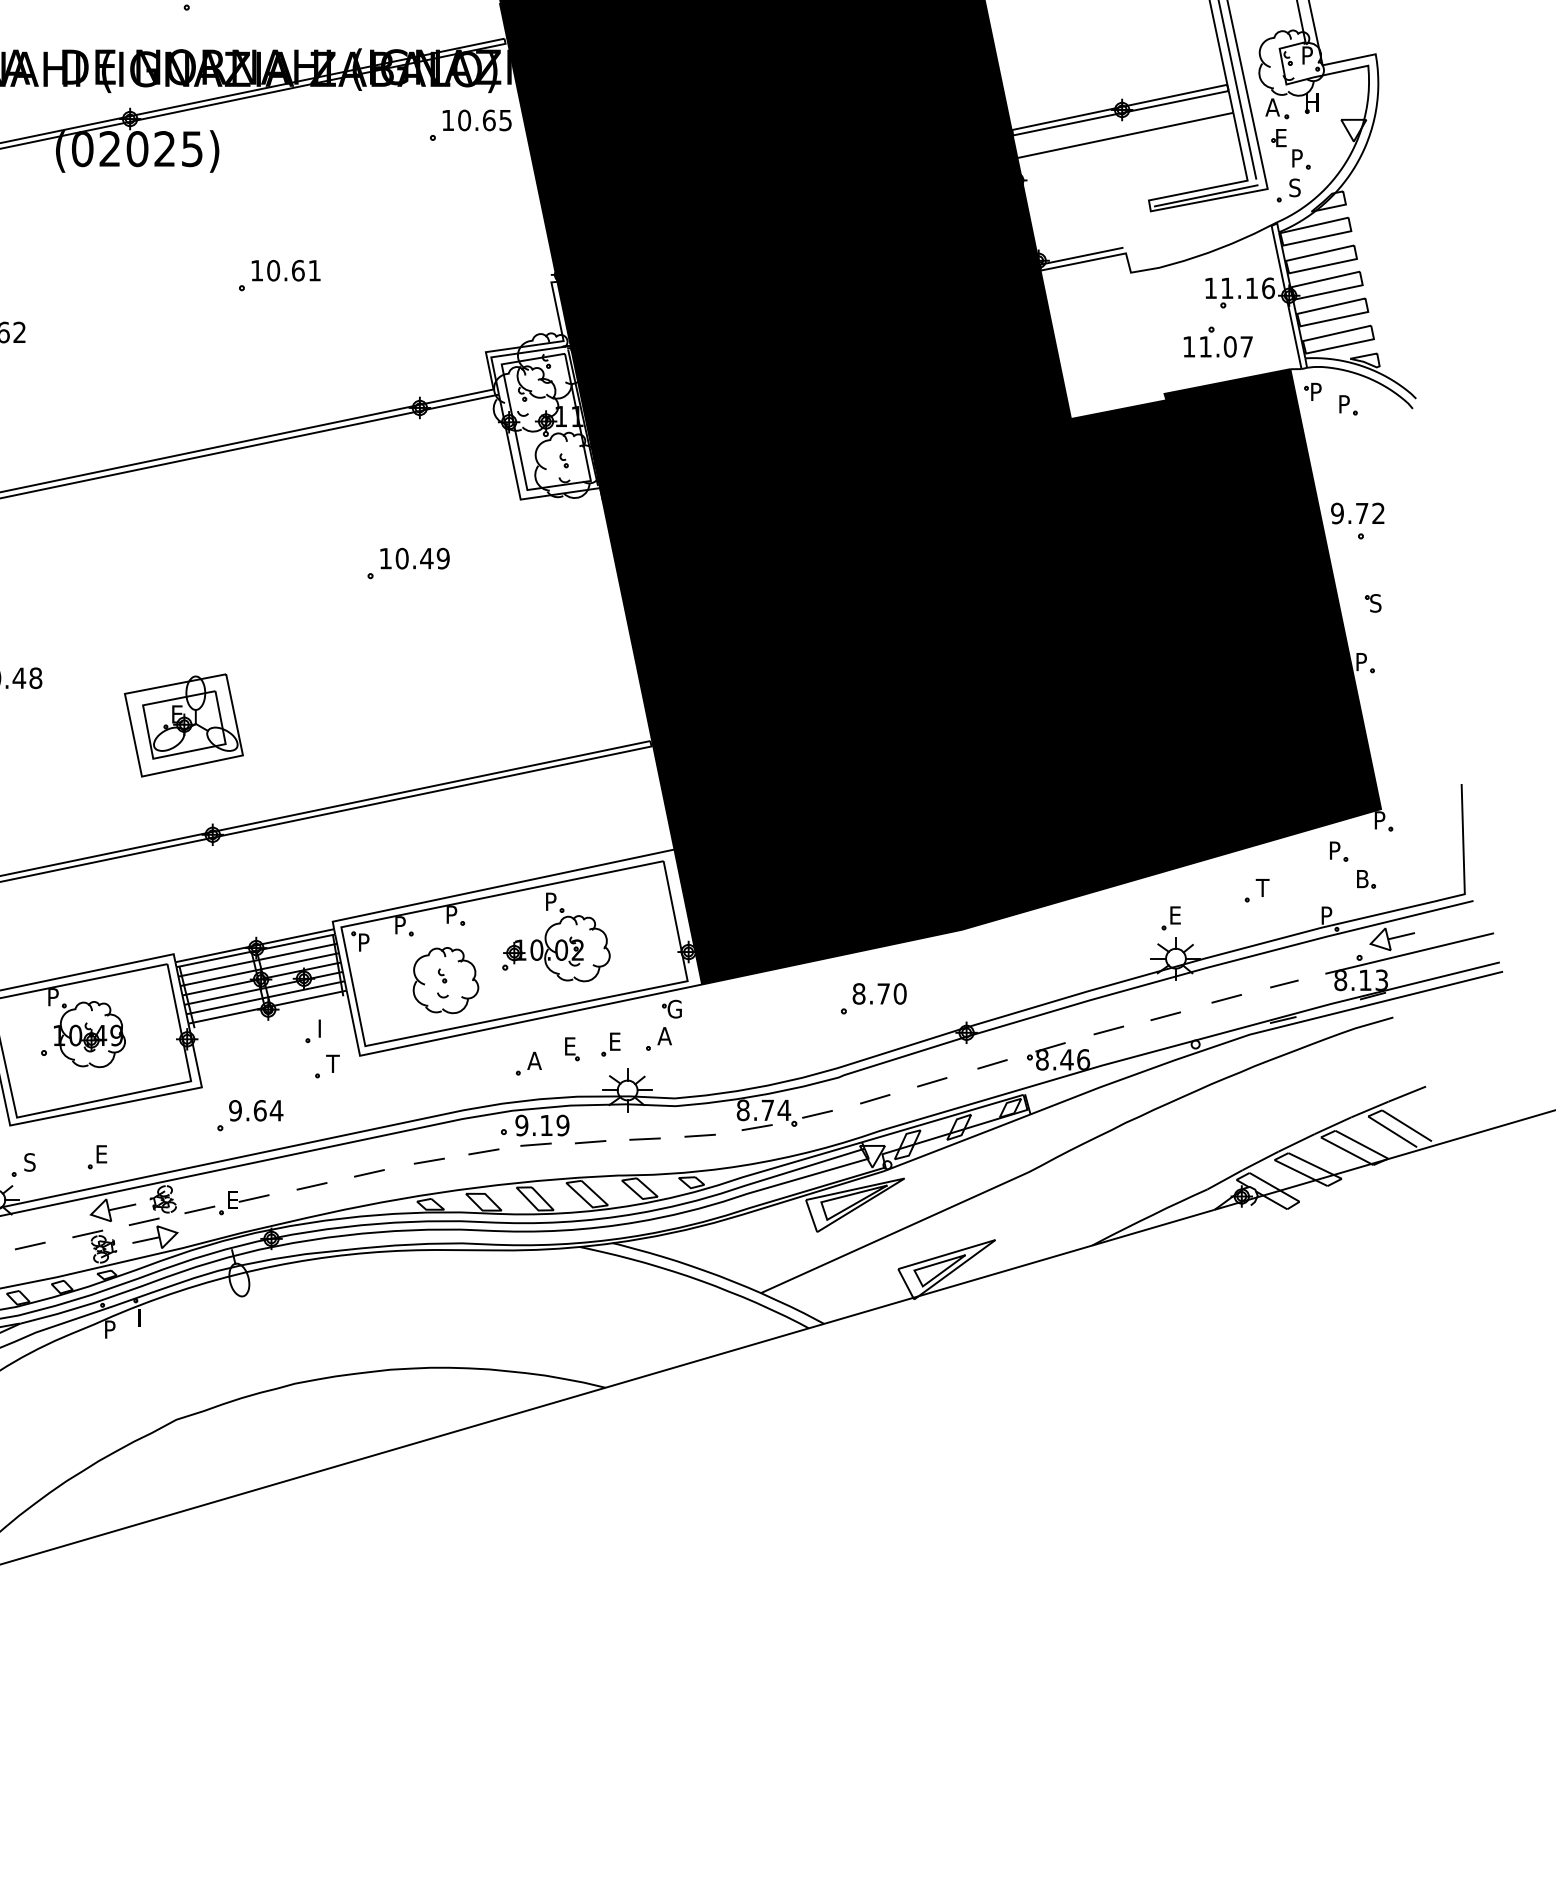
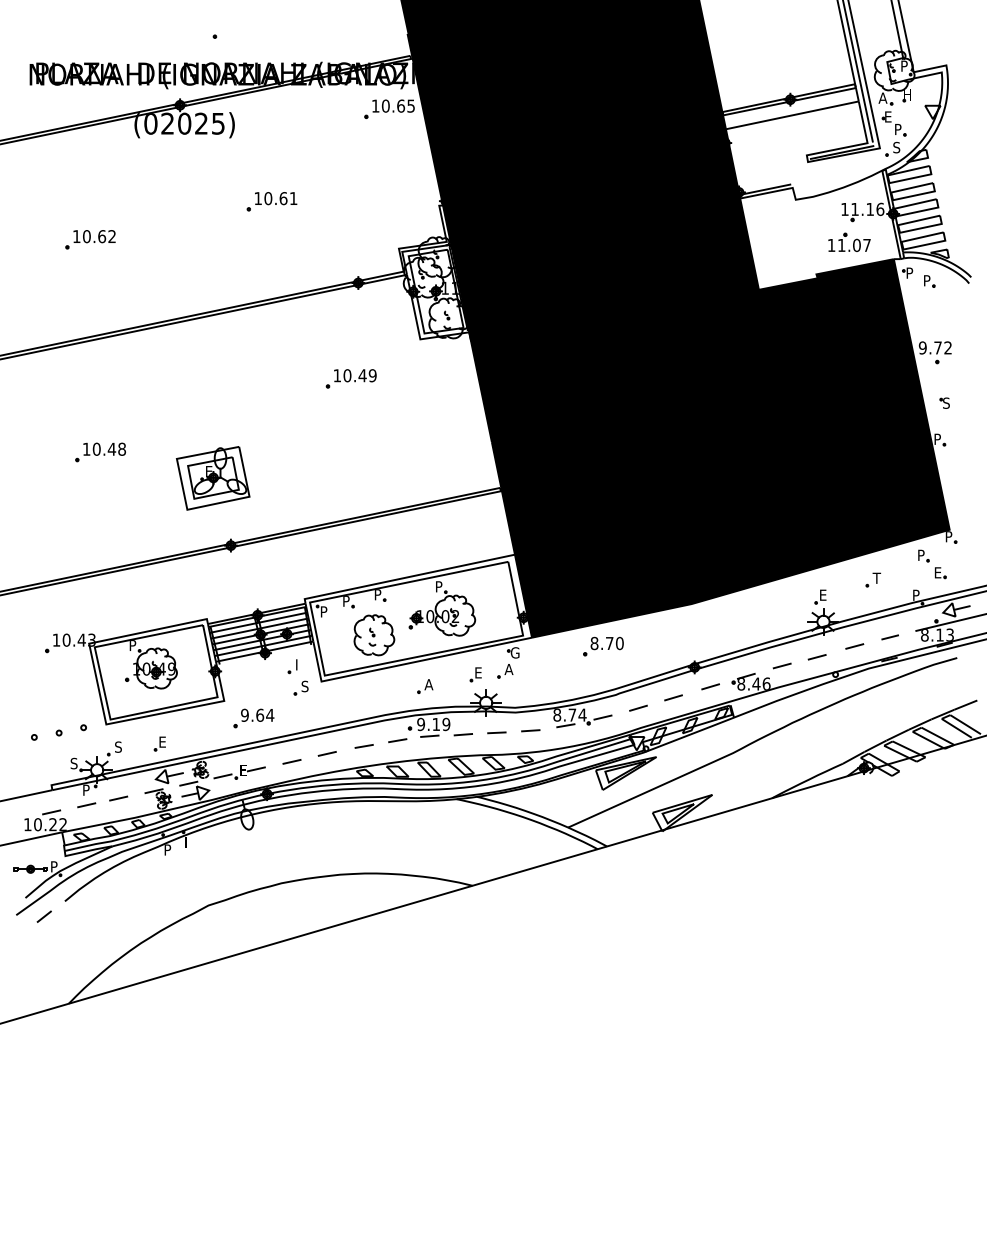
text: (1366, 878) -> (940, 572), B -> E
part: (873, 998) -> (603, 646), moved
part: (572, 1049) -> (452, 677), removed
text: (332, 1063) -> (304, 686), T -> S

